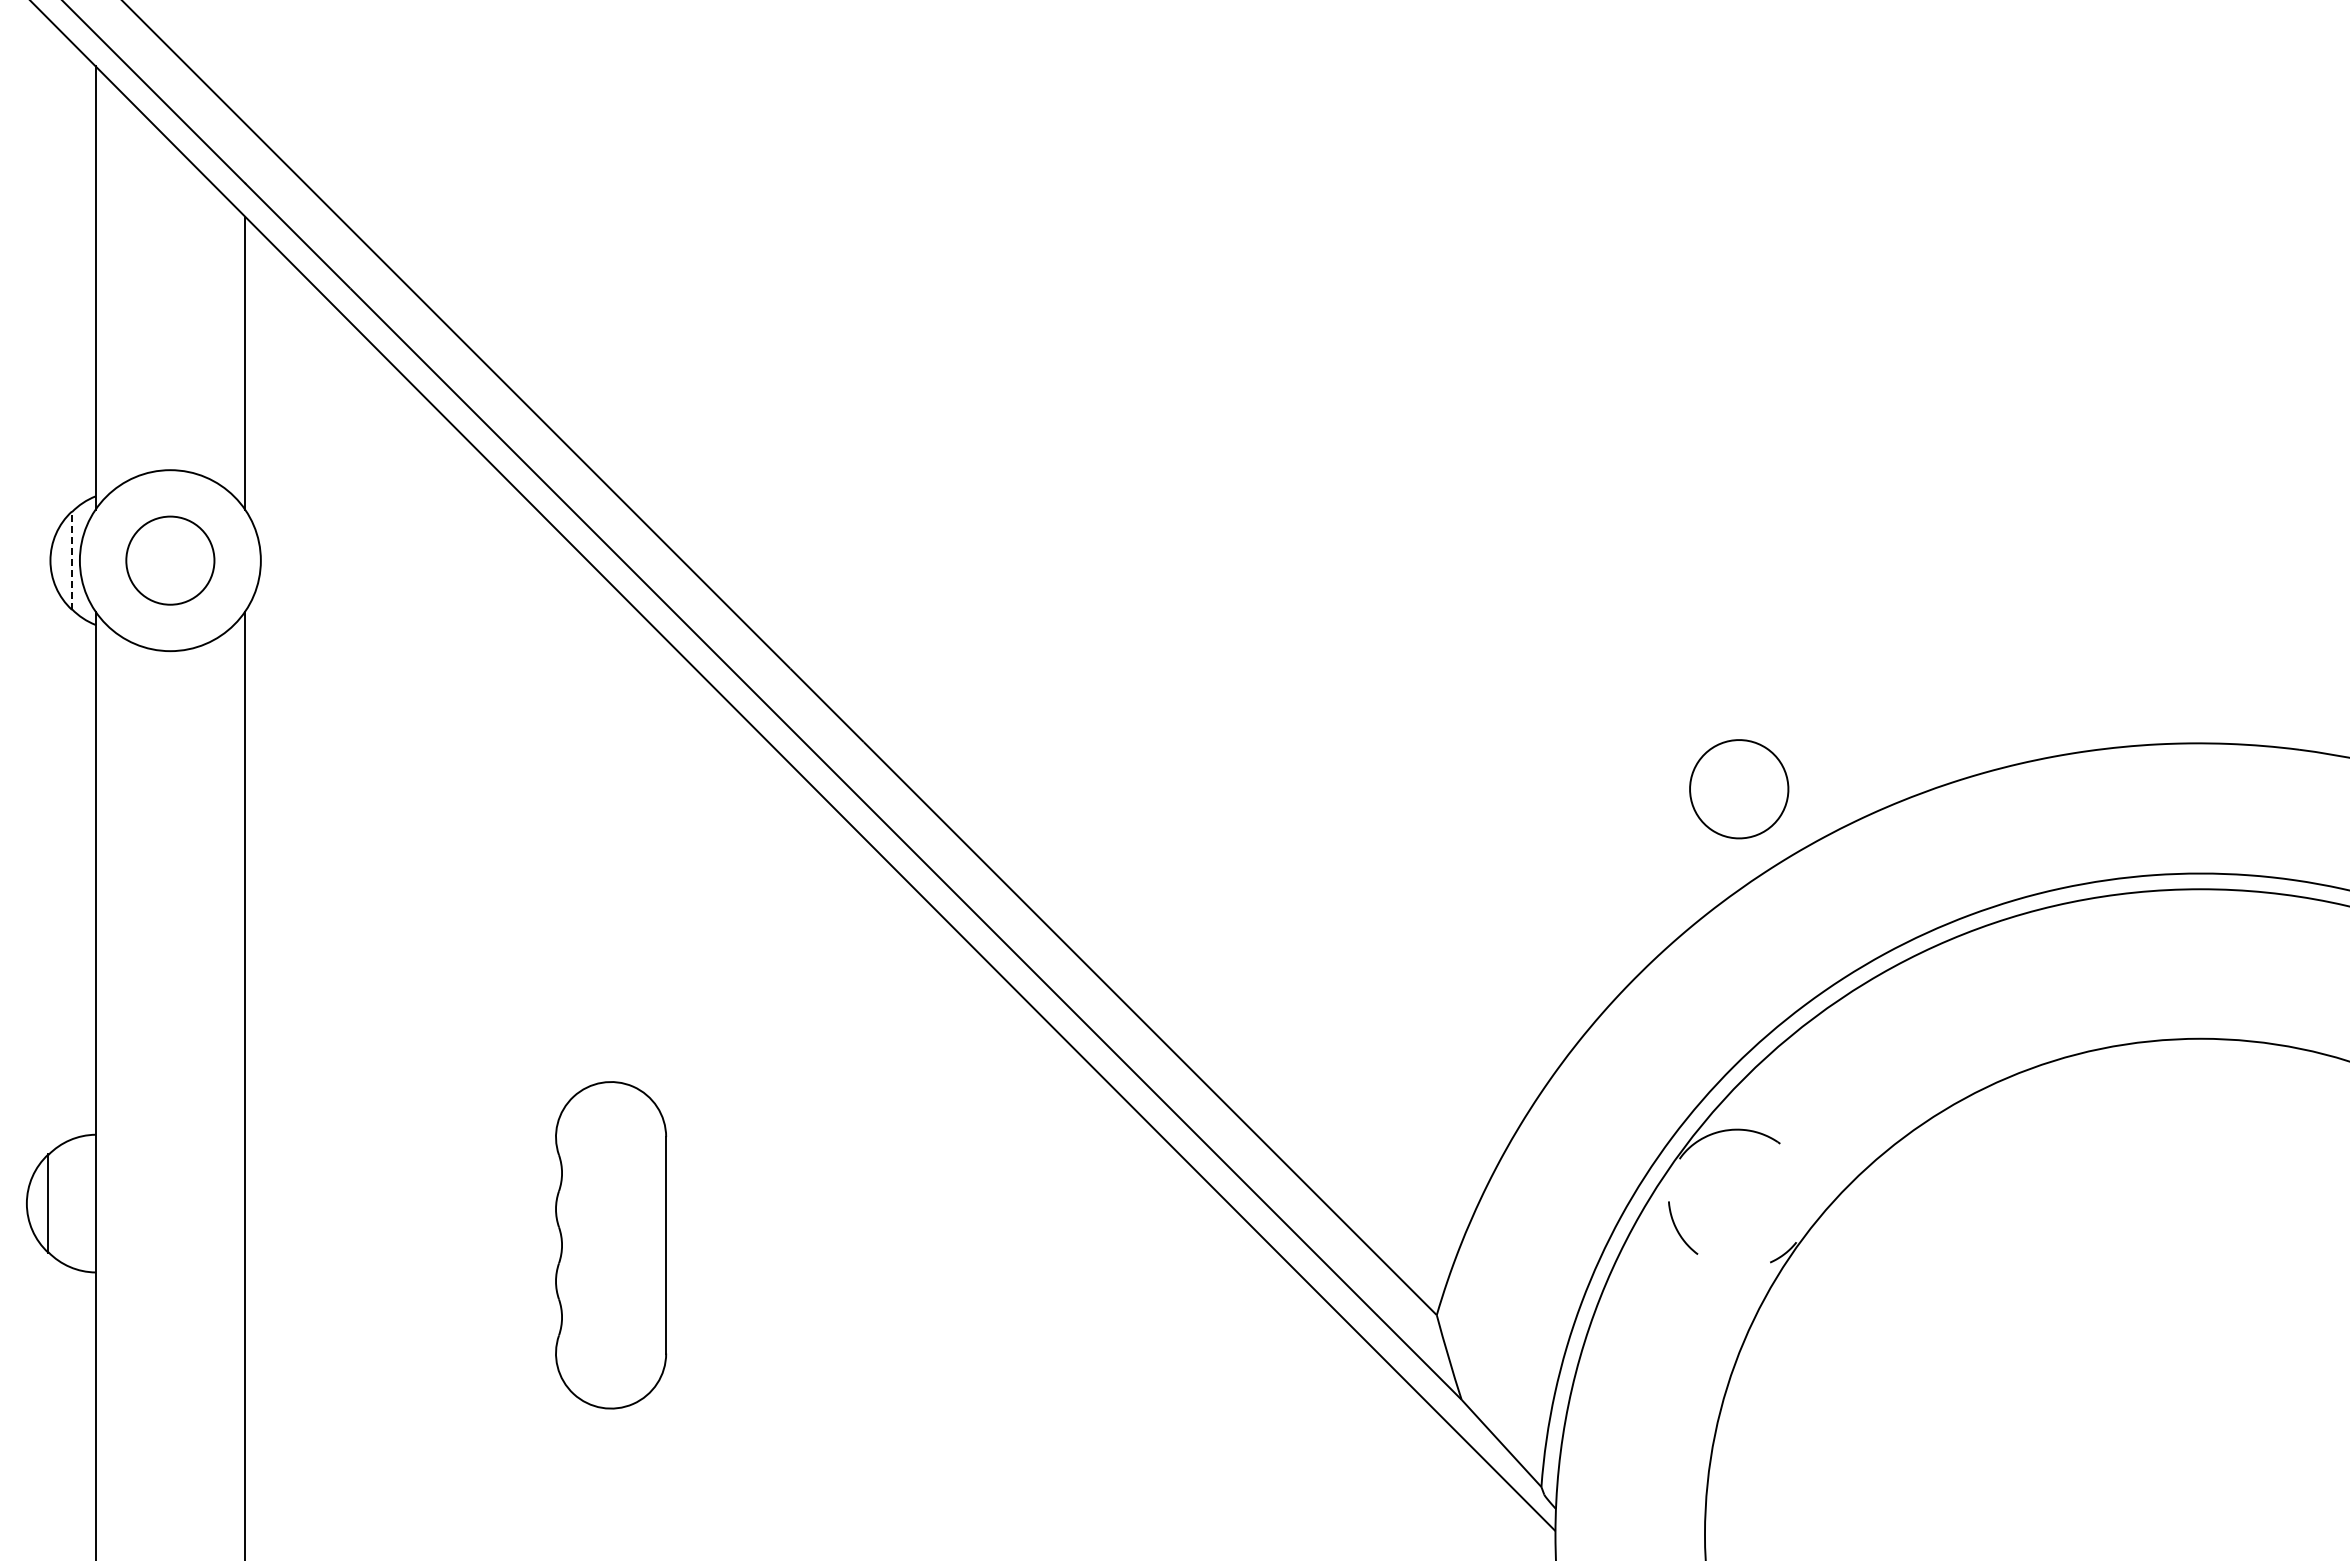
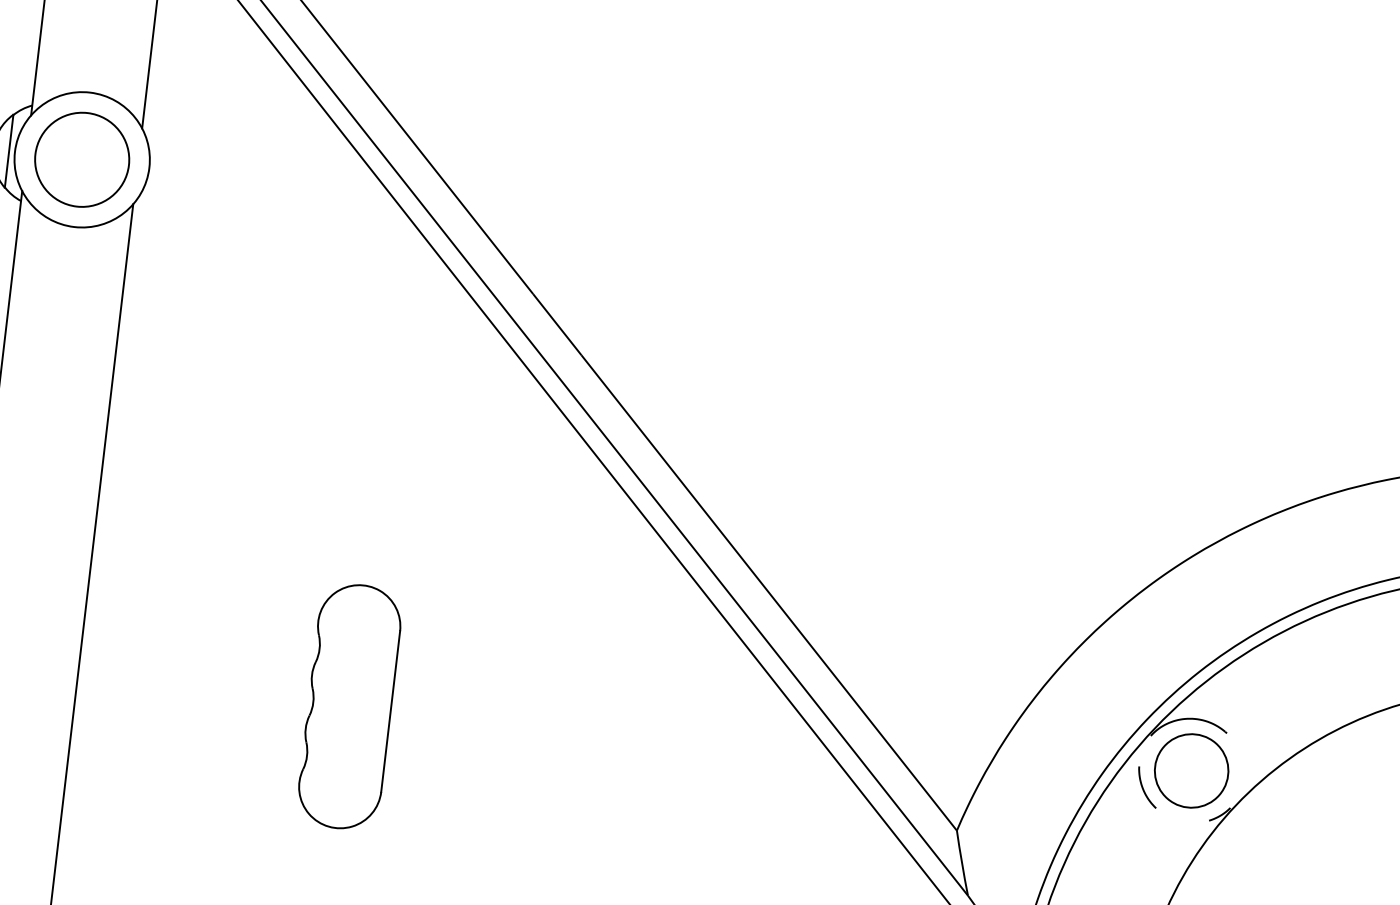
line: (72, 560) -> (9, 151), dashed -> solid
circle: (170, 560) -> (82, 159), size x1.43
part: (1739, 789) -> (1191, 771), moved

